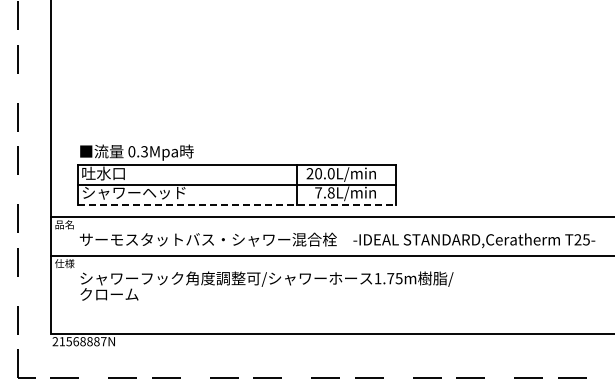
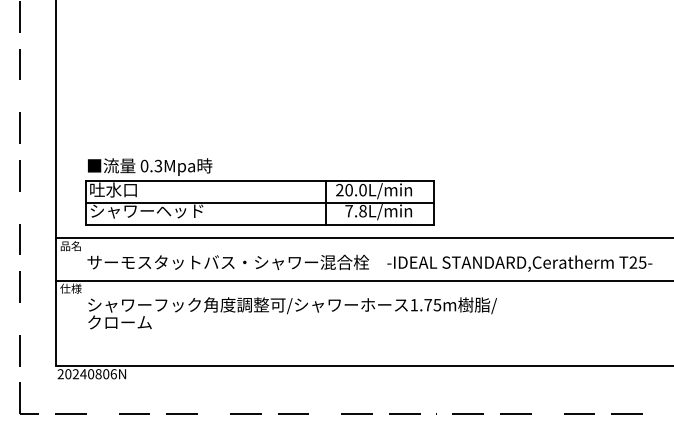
line: (237, 205) -> (260, 225), dashed -> solid
text: (82, 341) -> (90, 374), 21568887N -> 20240806N

